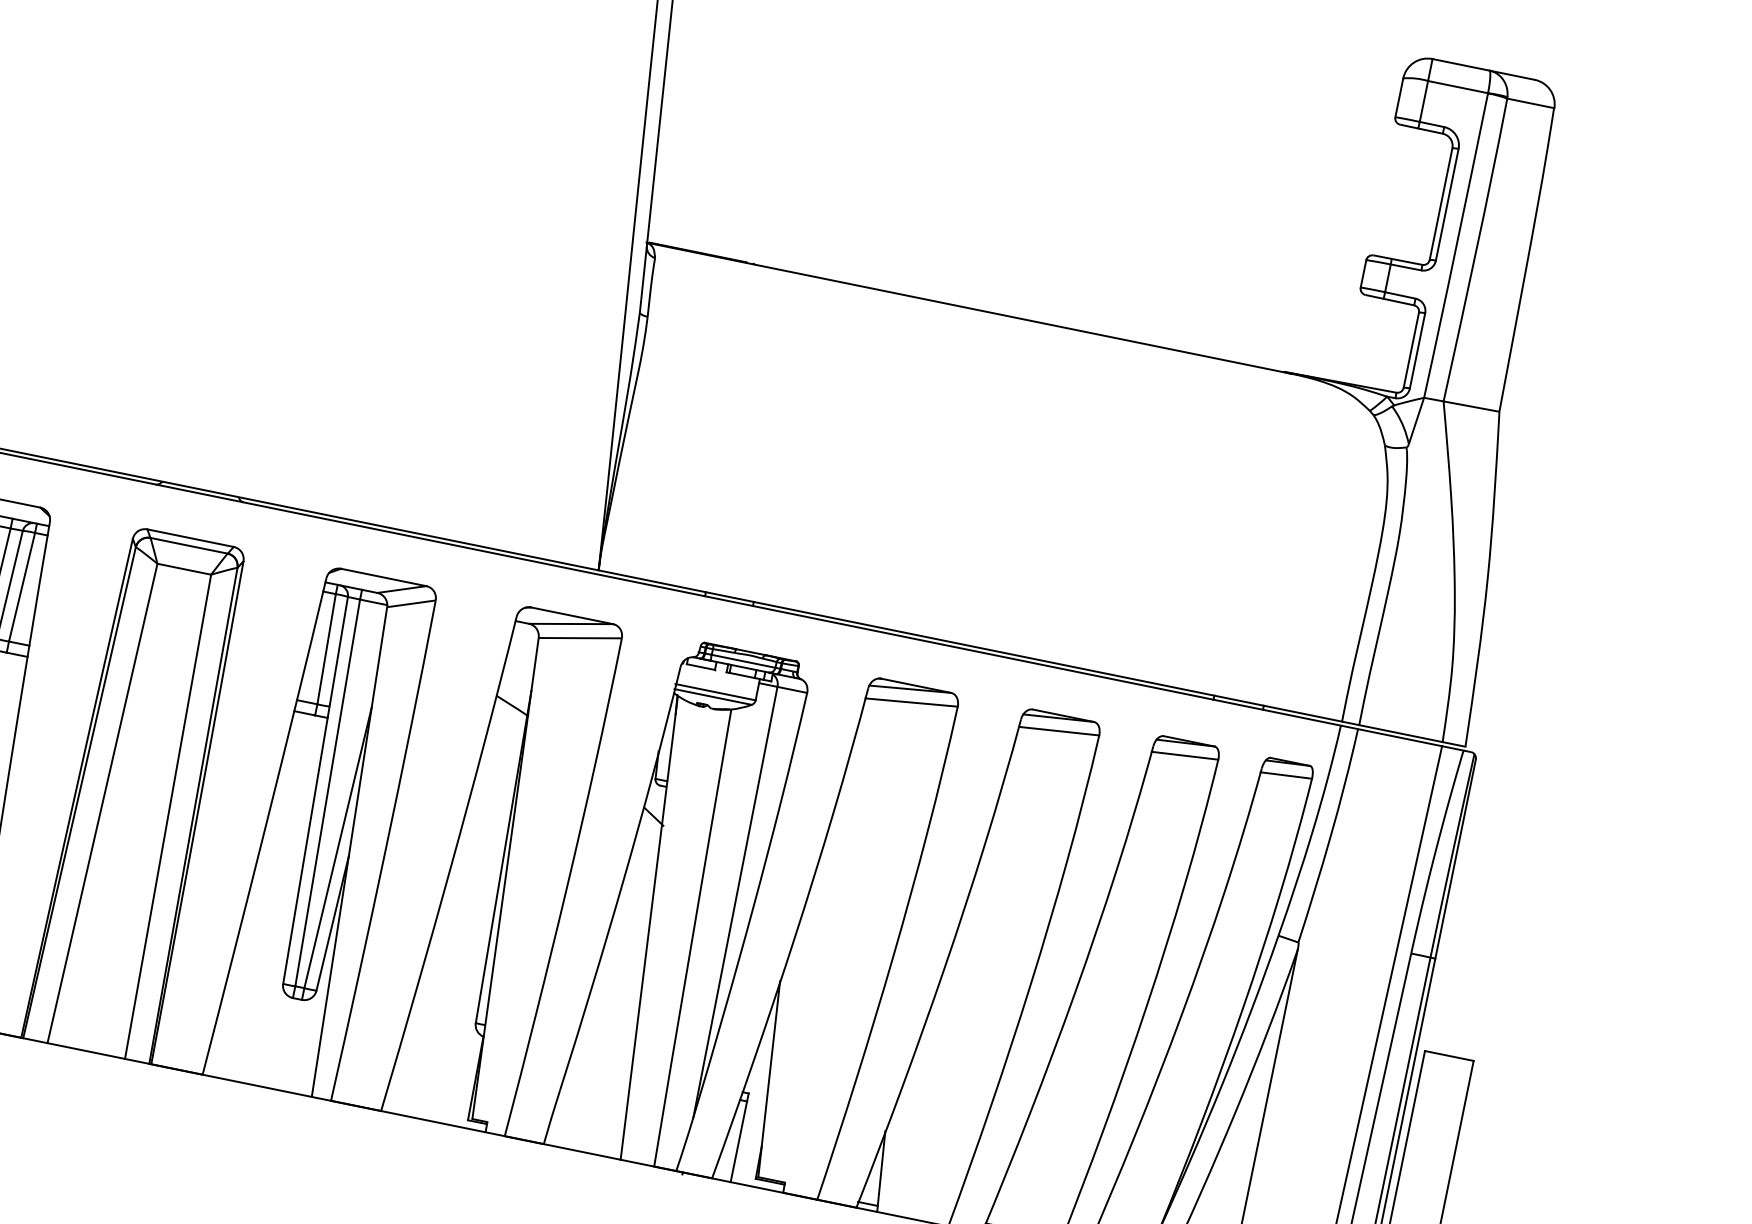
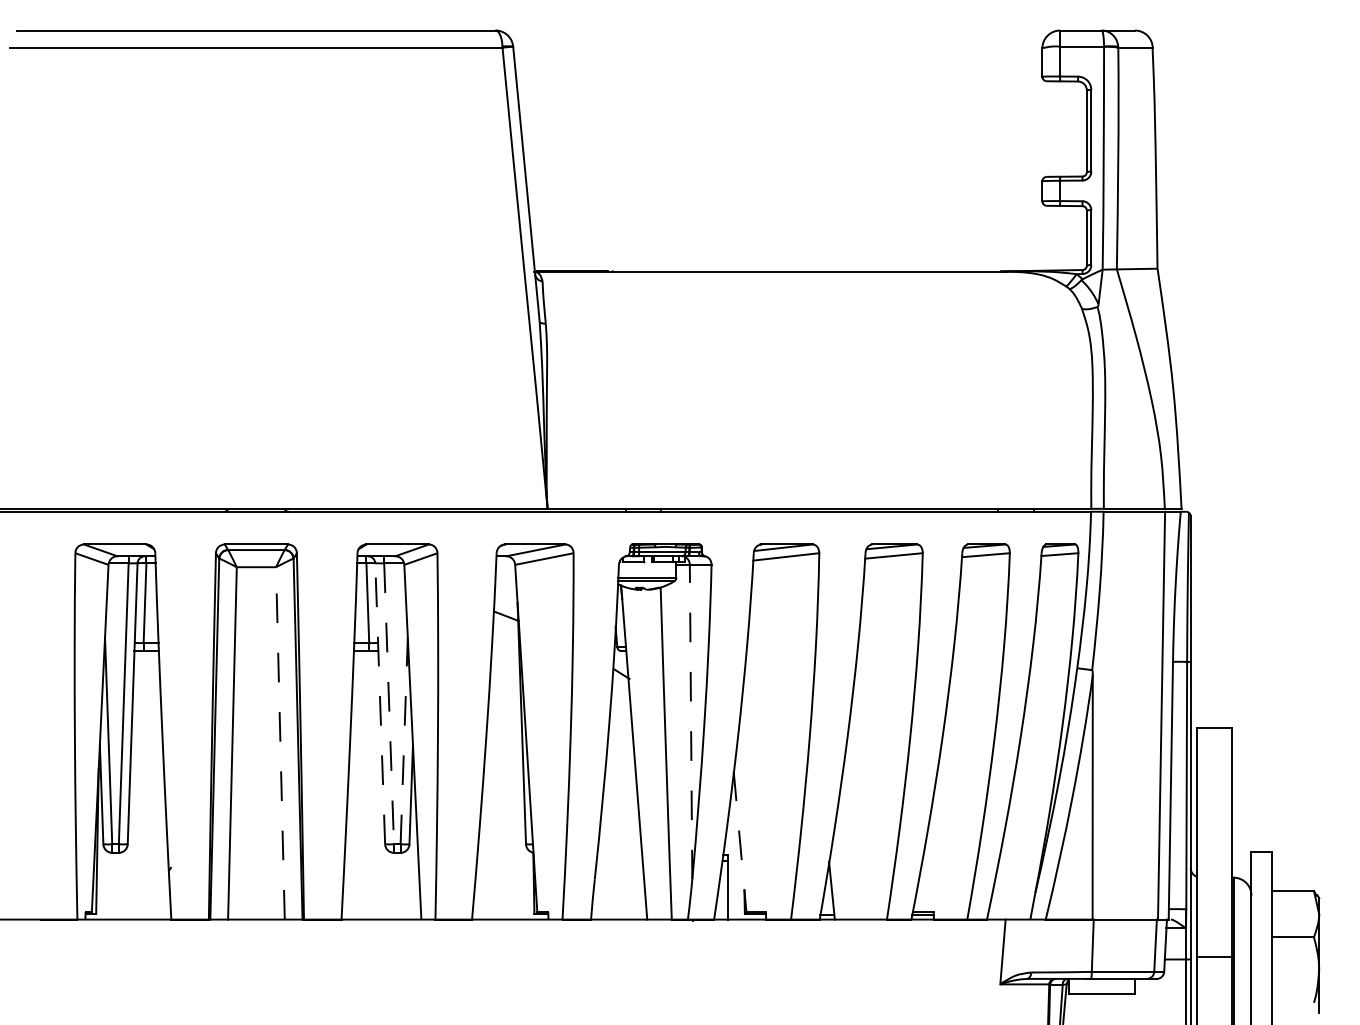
line: (316, 790) -> (380, 703), solid -> dashed
line: (328, 792) -> (389, 703), solid -> dashed
line: (168, 815) -> (280, 742), solid -> dashed
line: (338, 847) -> (404, 740), solid -> dashed
line: (736, 901) -> (691, 721), solid -> dashed
line: (769, 1078) -> (740, 841), solid -> dashed

